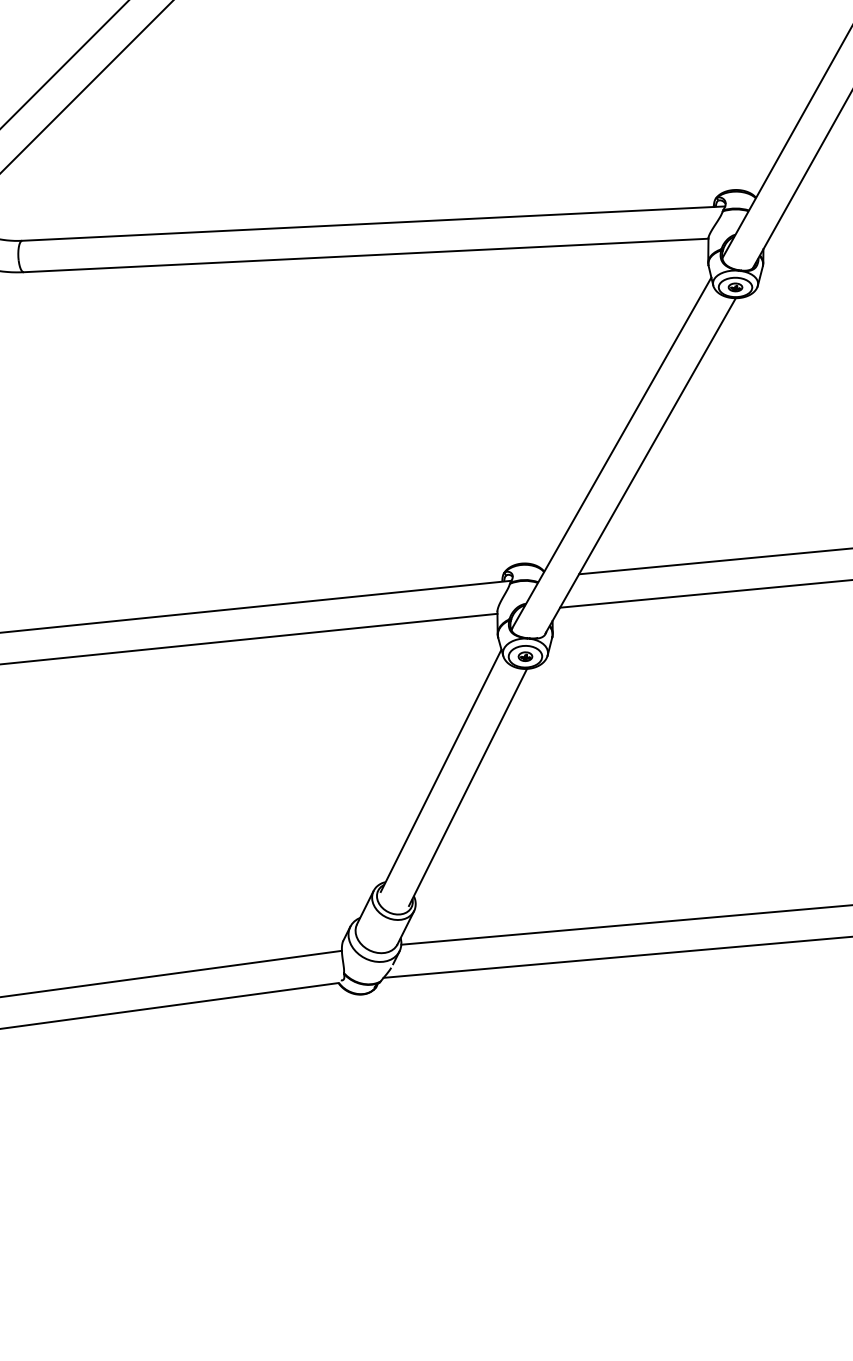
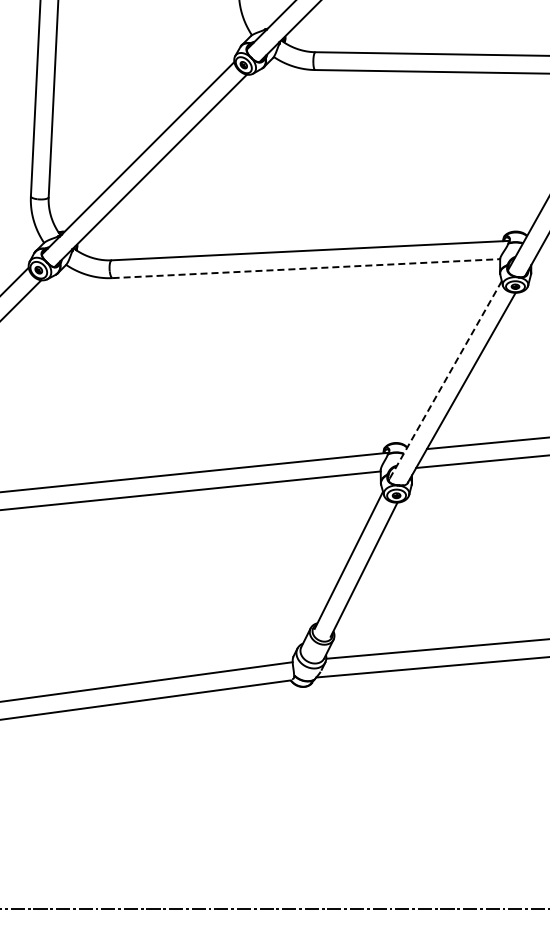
line: (366, 255) -> (306, 268), solid -> dashed
line: (611, 453) -> (445, 380), solid -> dashed

